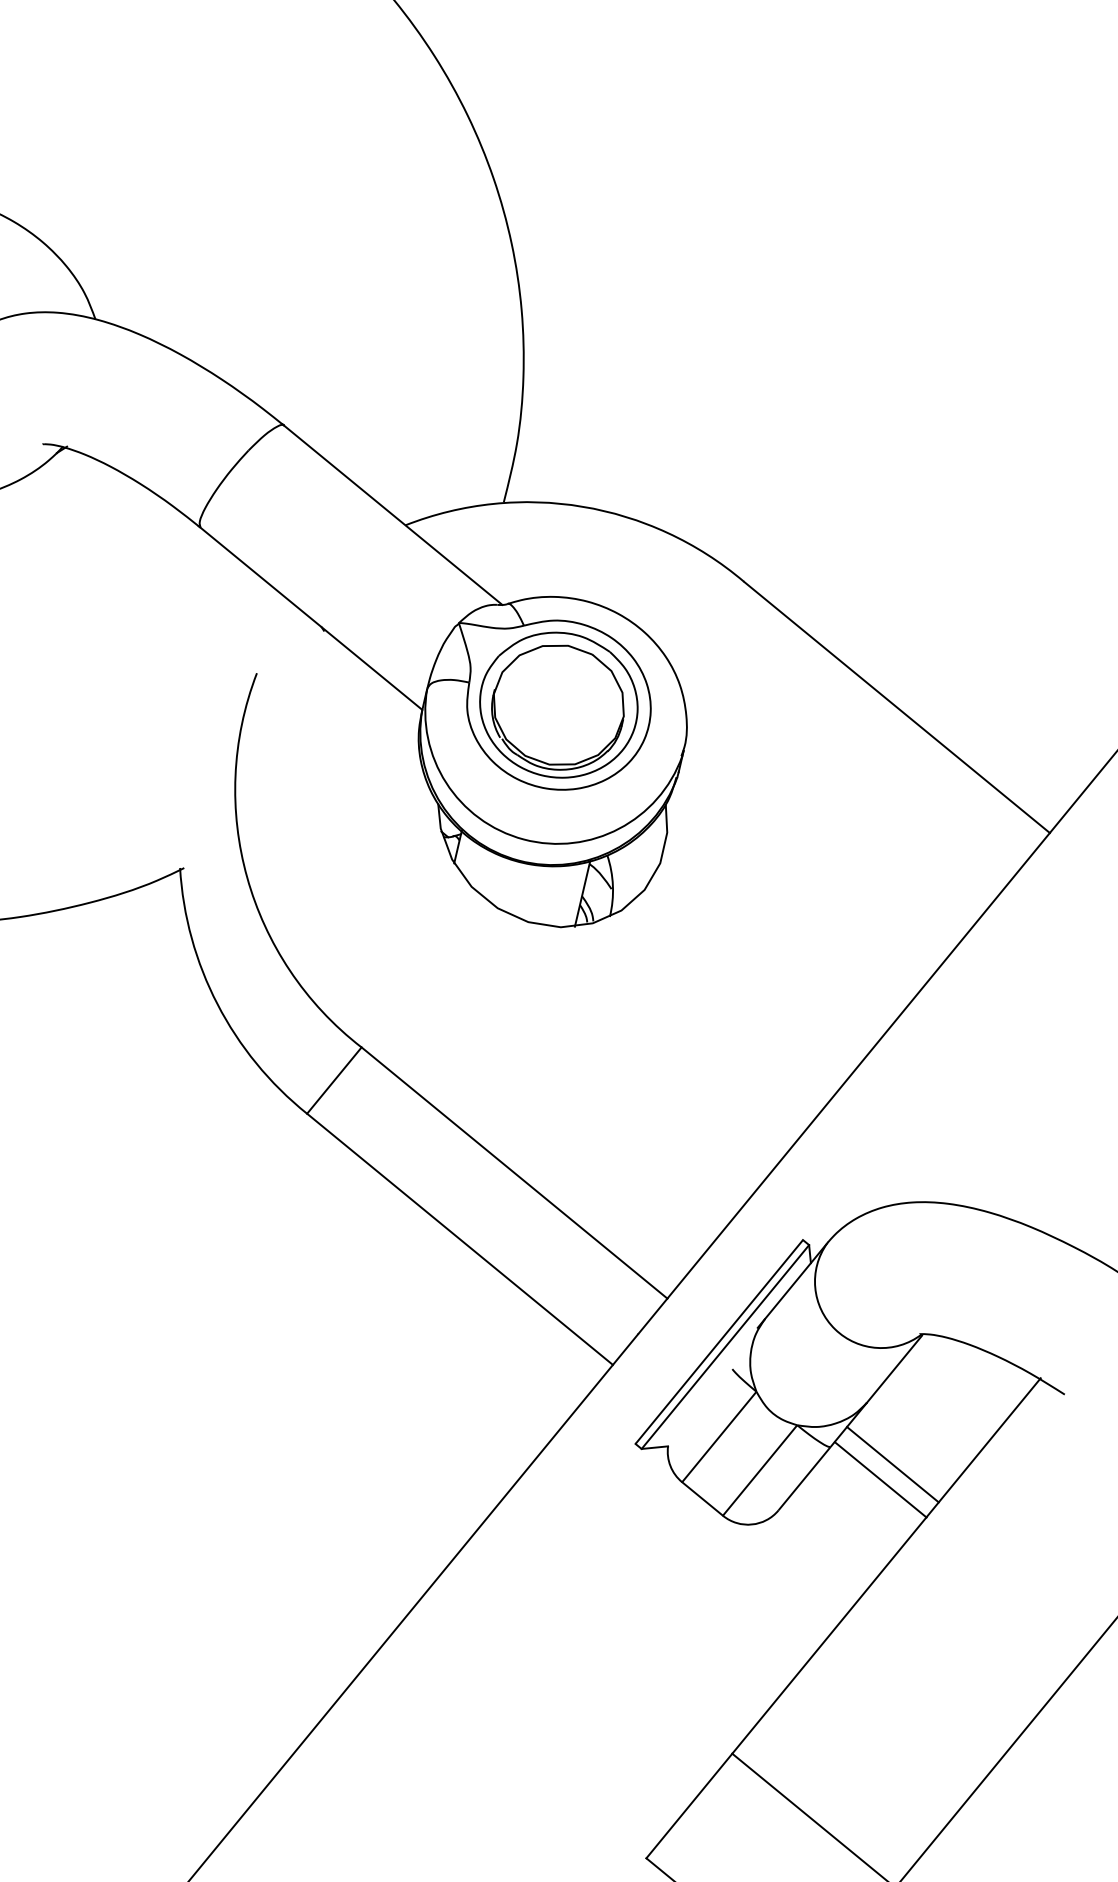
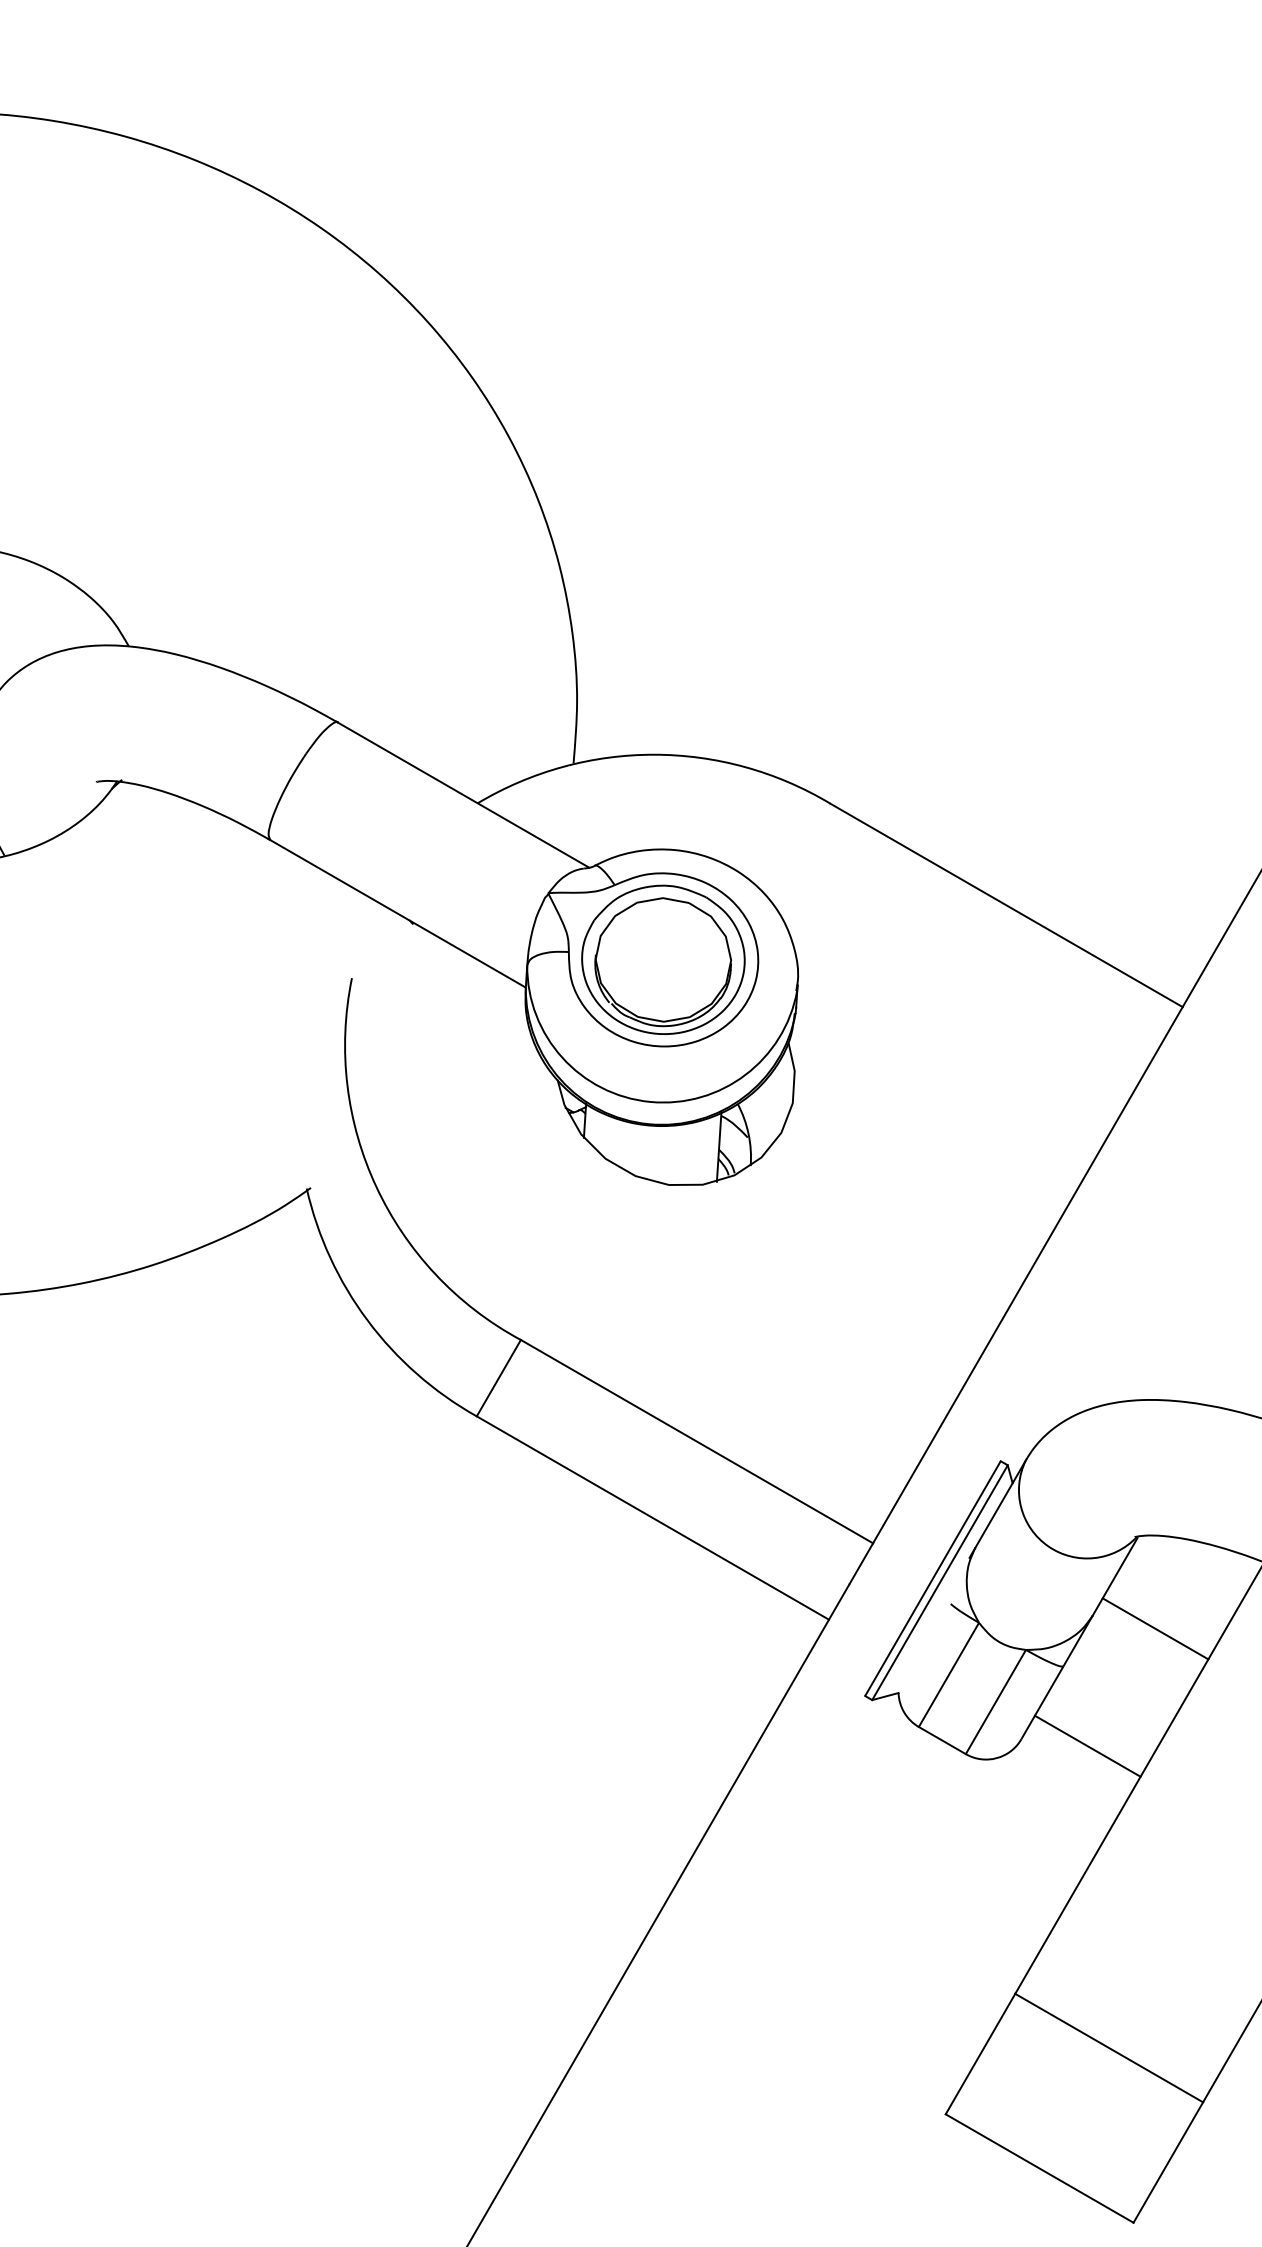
line: (892, 1464) -> (1155, 1628), moved
line: (880, 1479) -> (1087, 1745), moved

